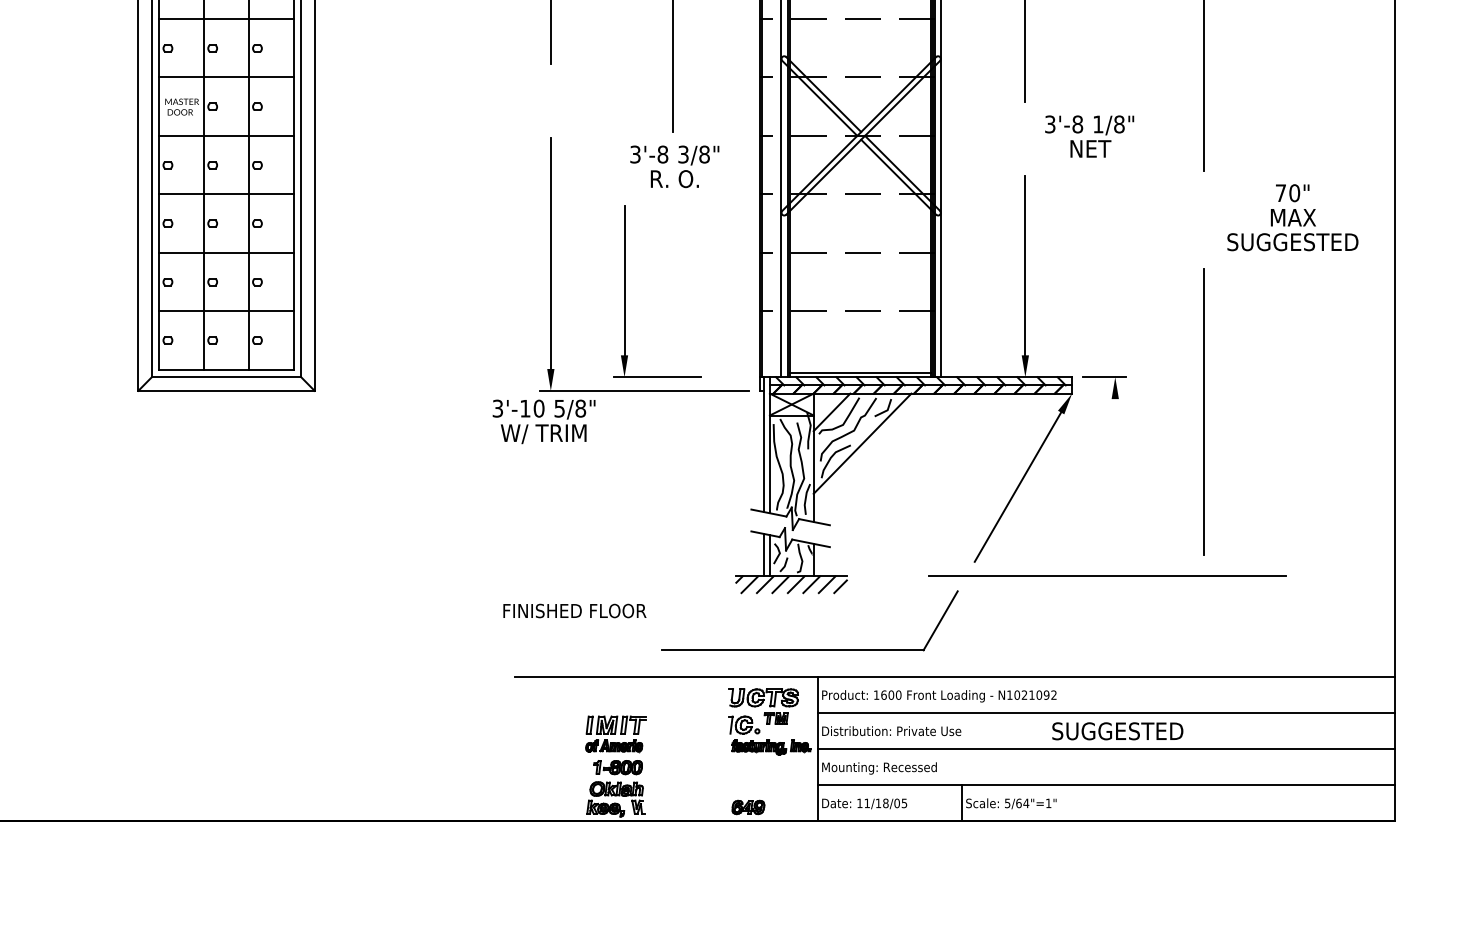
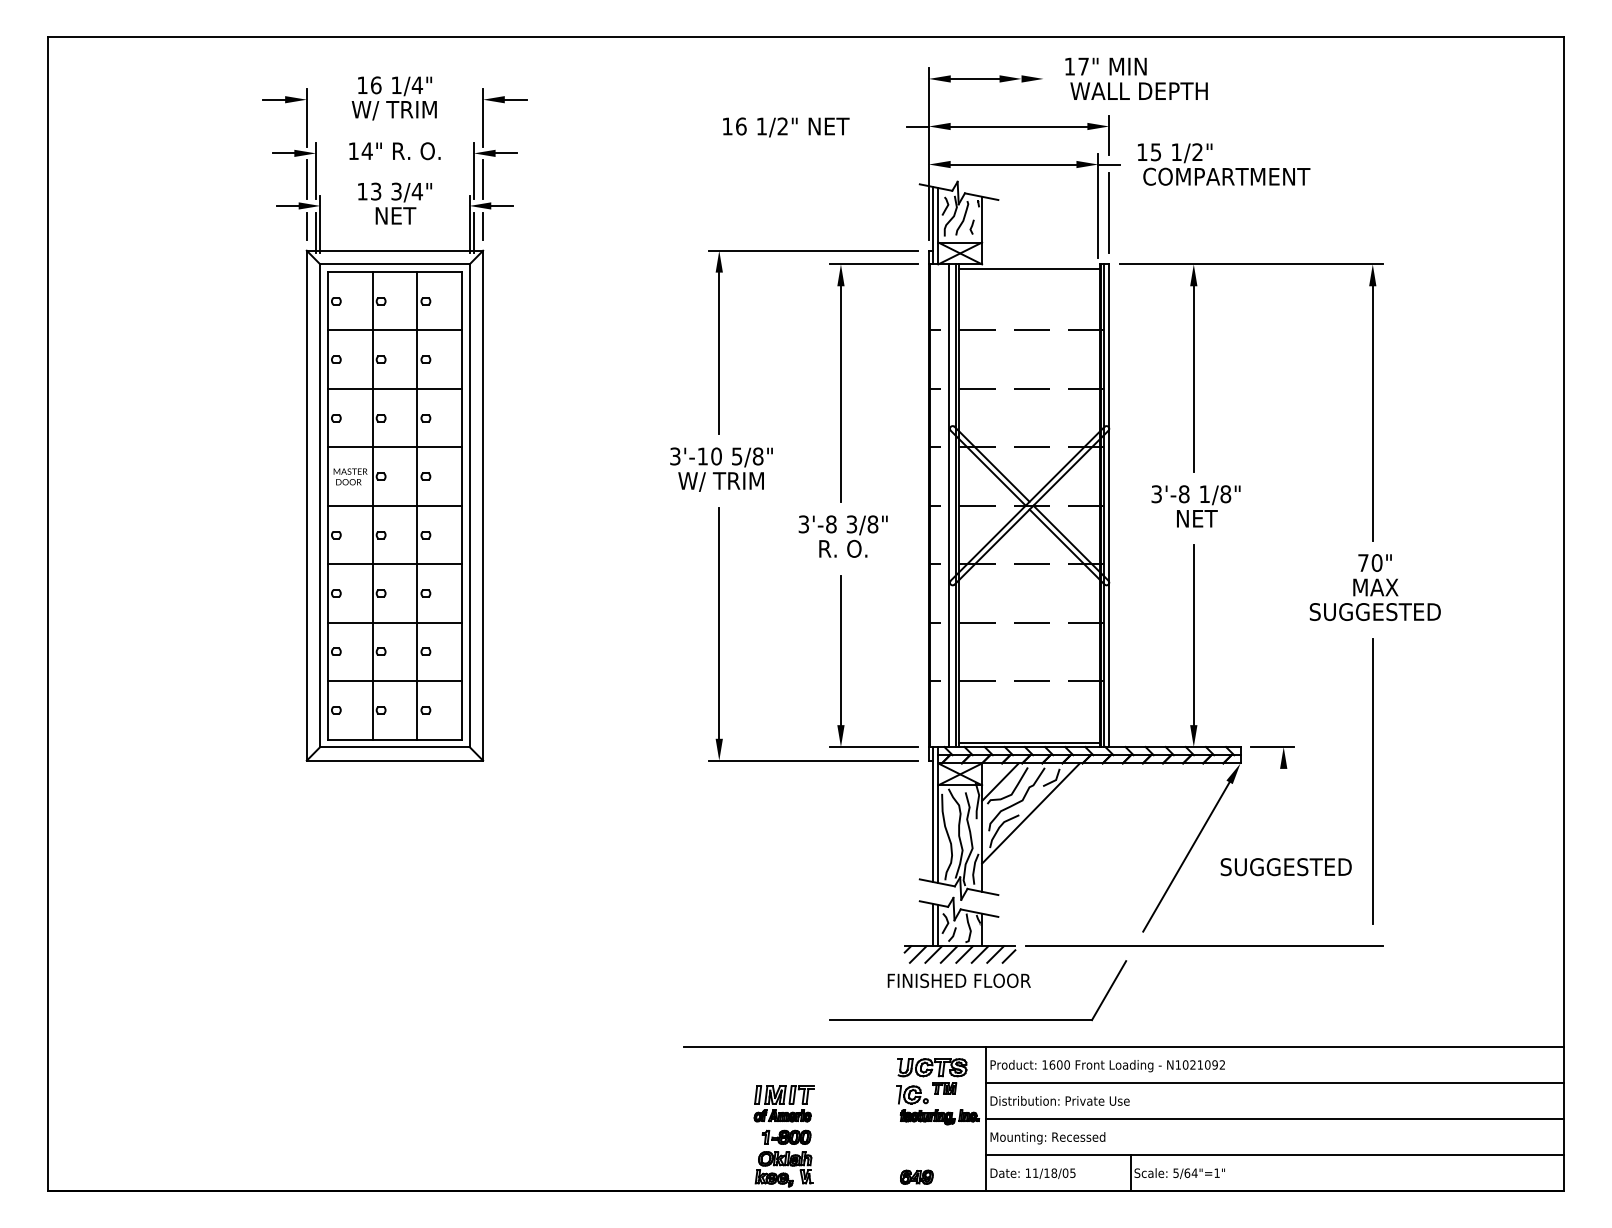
text: (1089, 136) -> (1195, 506), moved
text: (1292, 217) -> (1374, 587), moved
part: (625, 291) -> (841, 661), moved
text: (544, 421) -> (721, 469), moved
line: (1107, 575) -> (1204, 945), moved
text: (574, 610) -> (958, 980), moved
text: (1117, 731) -> (1285, 867), moved

